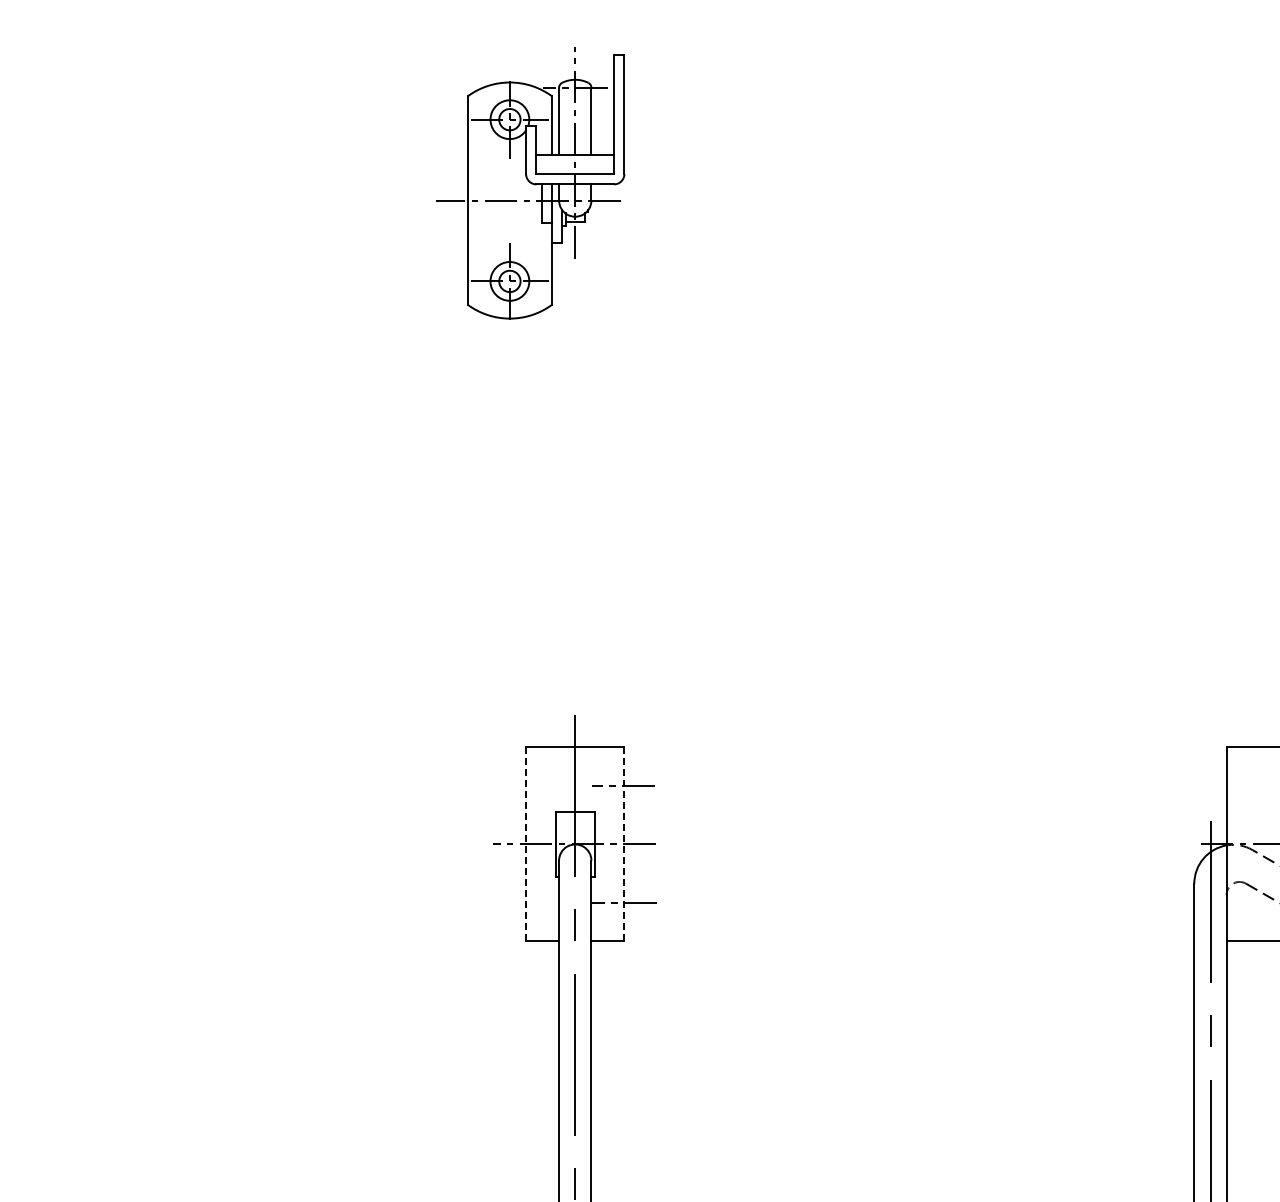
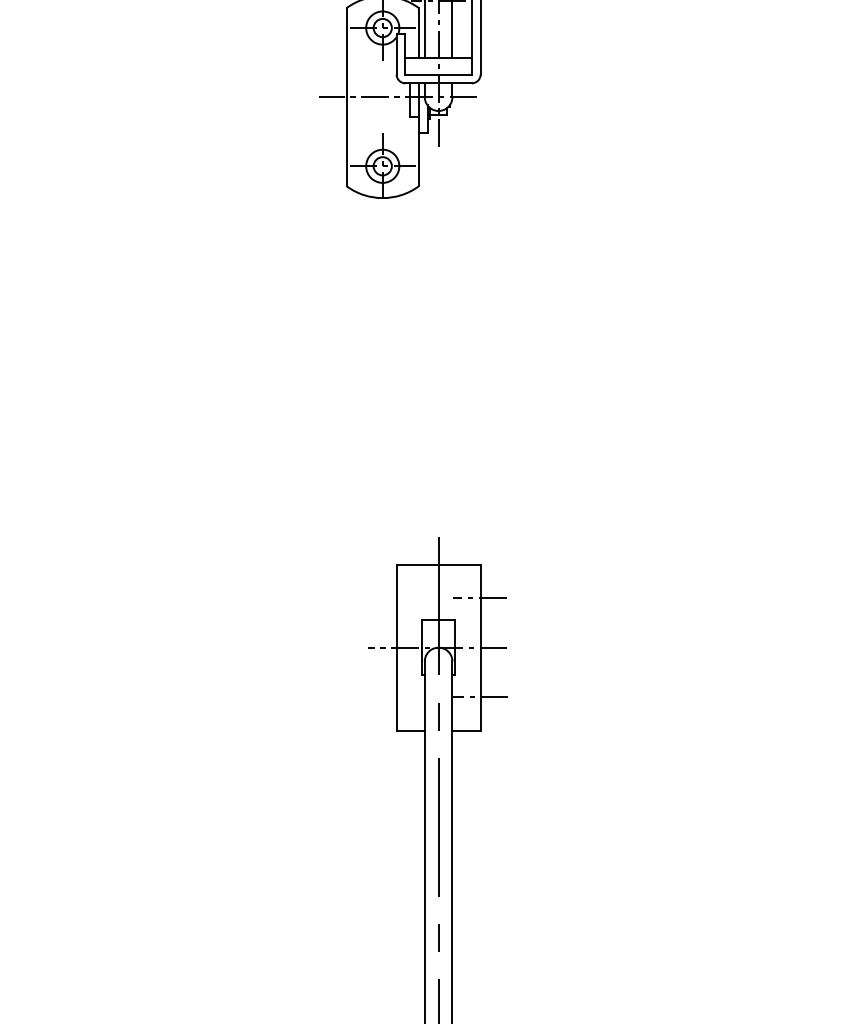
line: (526, 844) -> (396, 647), dashed -> solid
line: (624, 844) -> (480, 647), dashed -> solid

